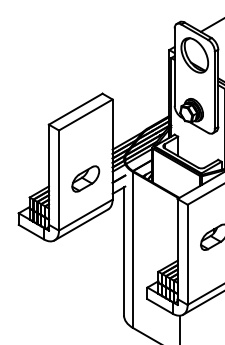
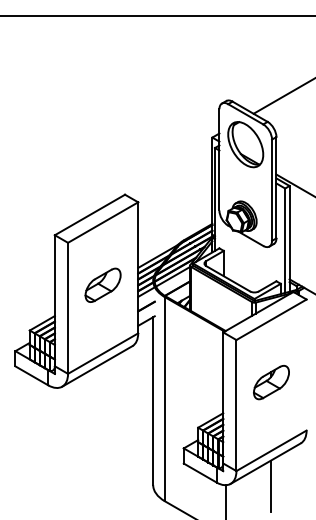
part: (85, 178) -> (102, 284), moved
line: (214, 316) -> (271, 486), added

